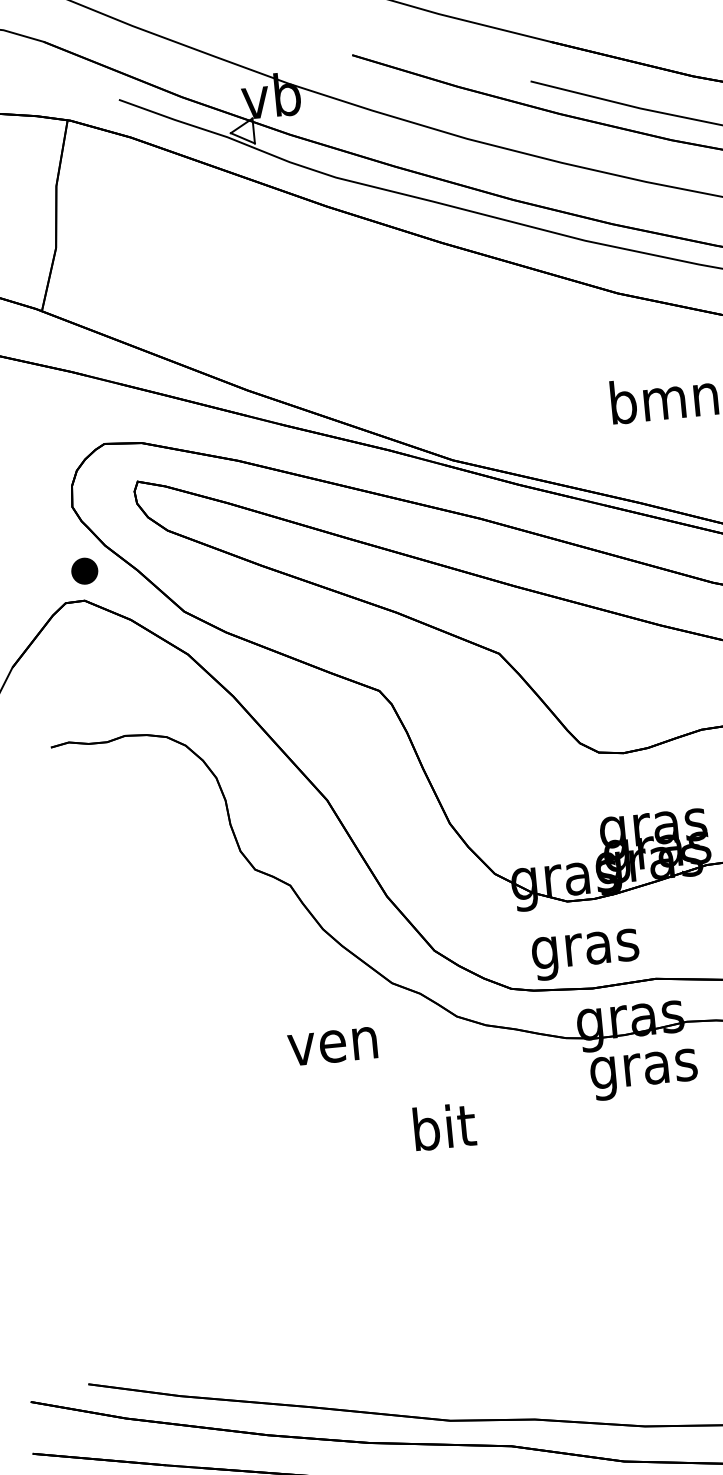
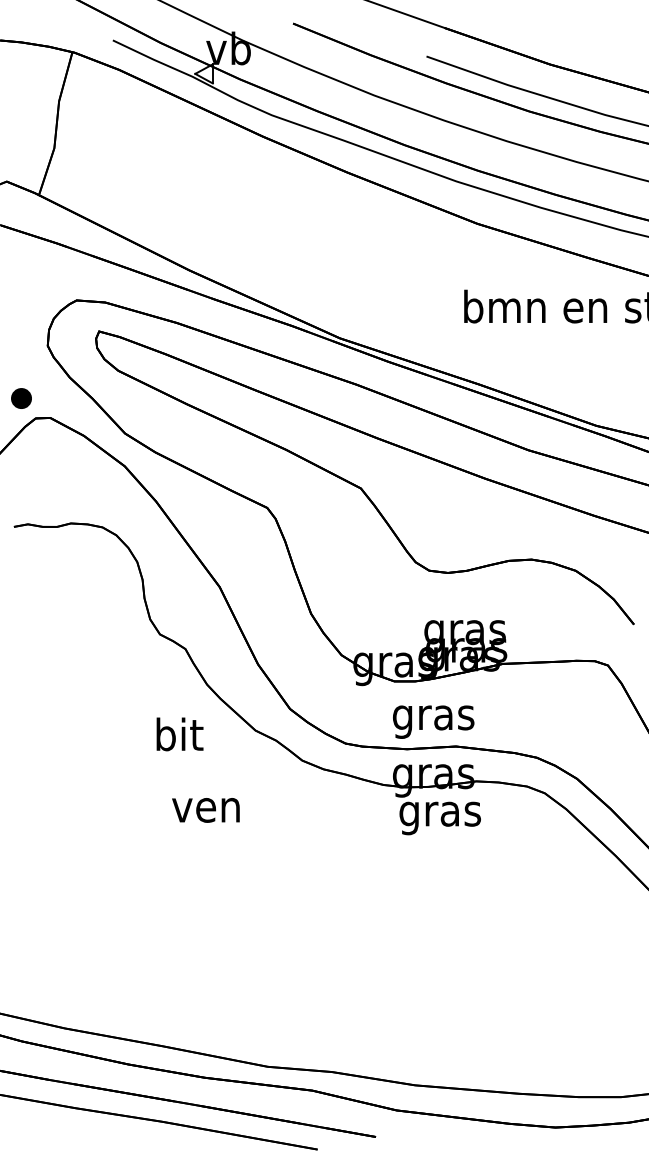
part: (84, 571) -> (21, 398), moved
text: (585, 953) -> (433, 721), moved
text: (332, 1046) -> (205, 810), moved
text: (444, 1127) -> (179, 734), moved

